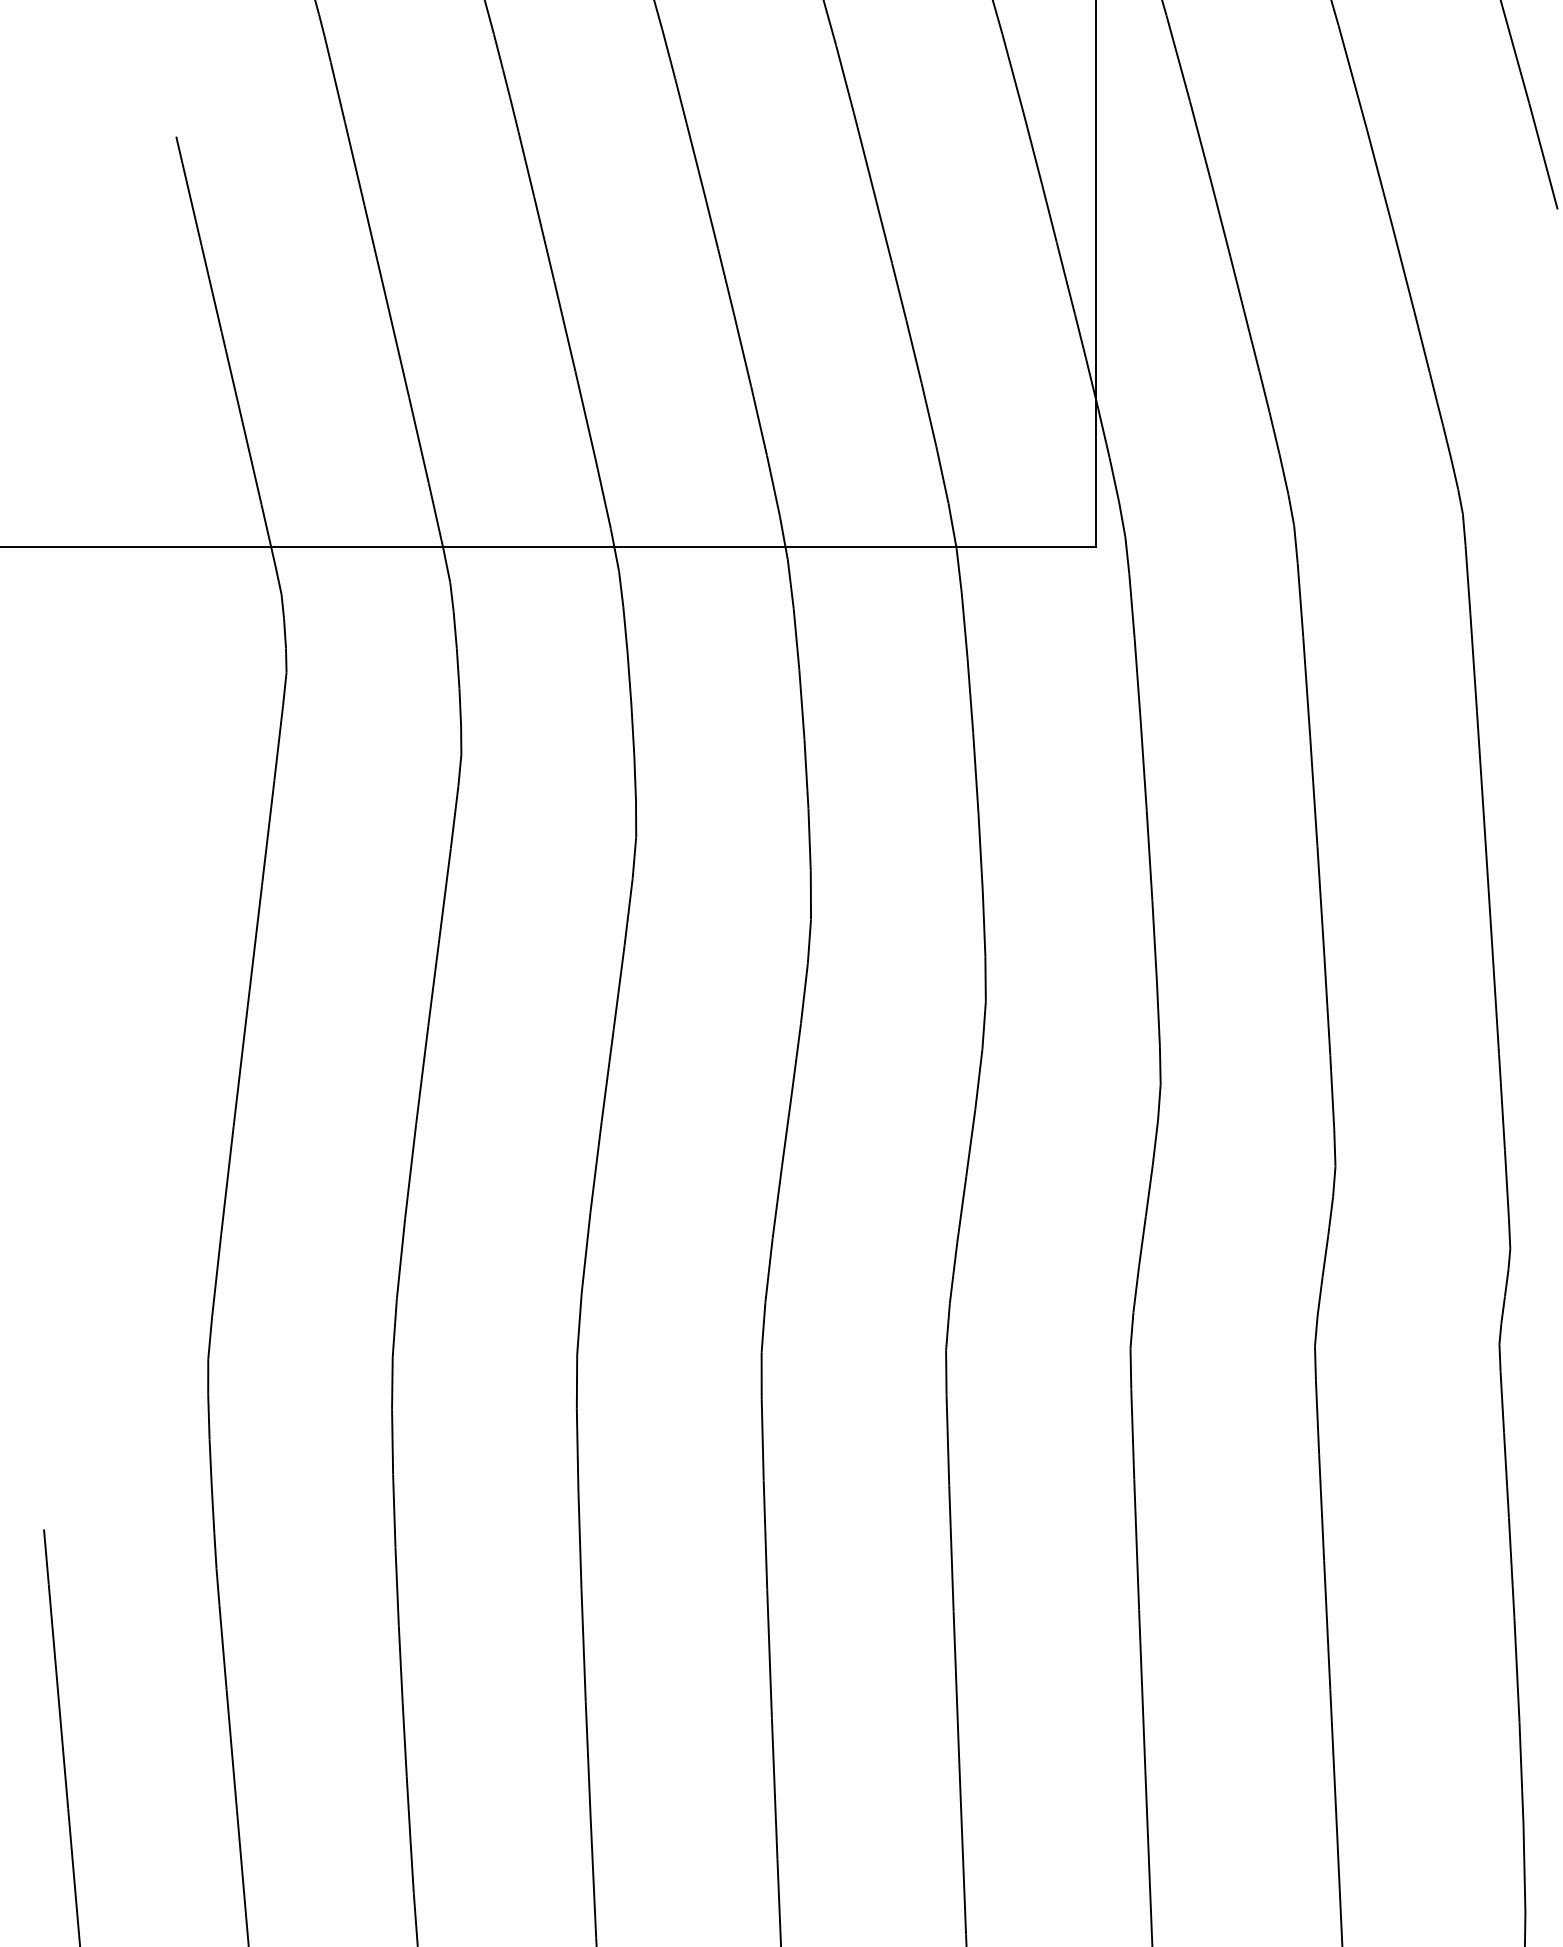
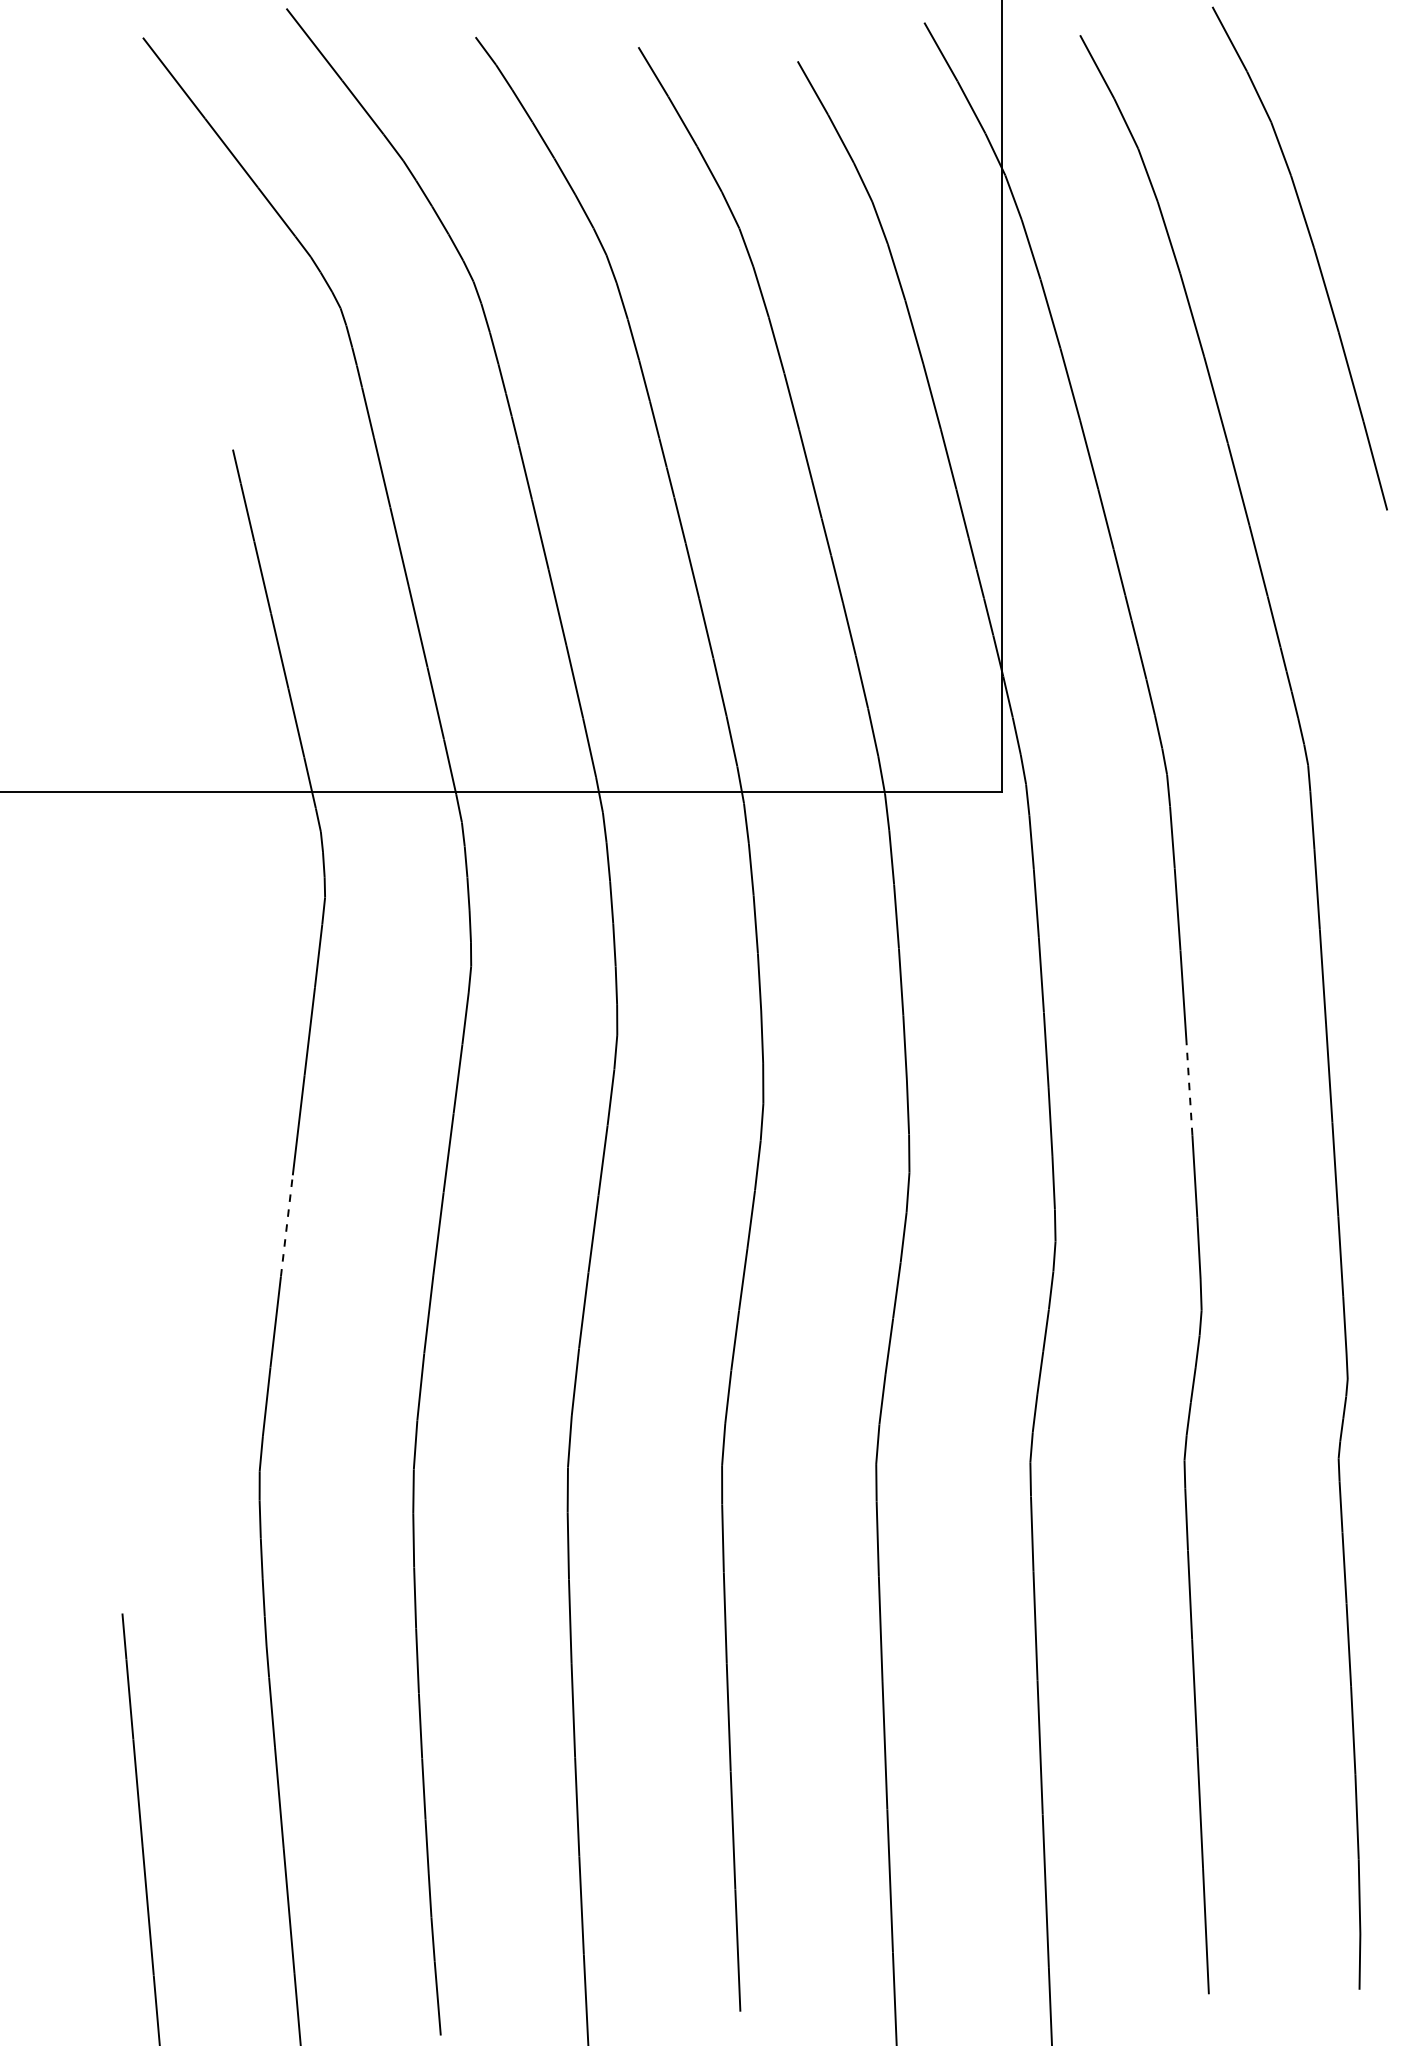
line: (1320, 901) -> (1189, 1088), solid -> dashed
line: (240, 1065) -> (286, 1225), solid -> dashed

